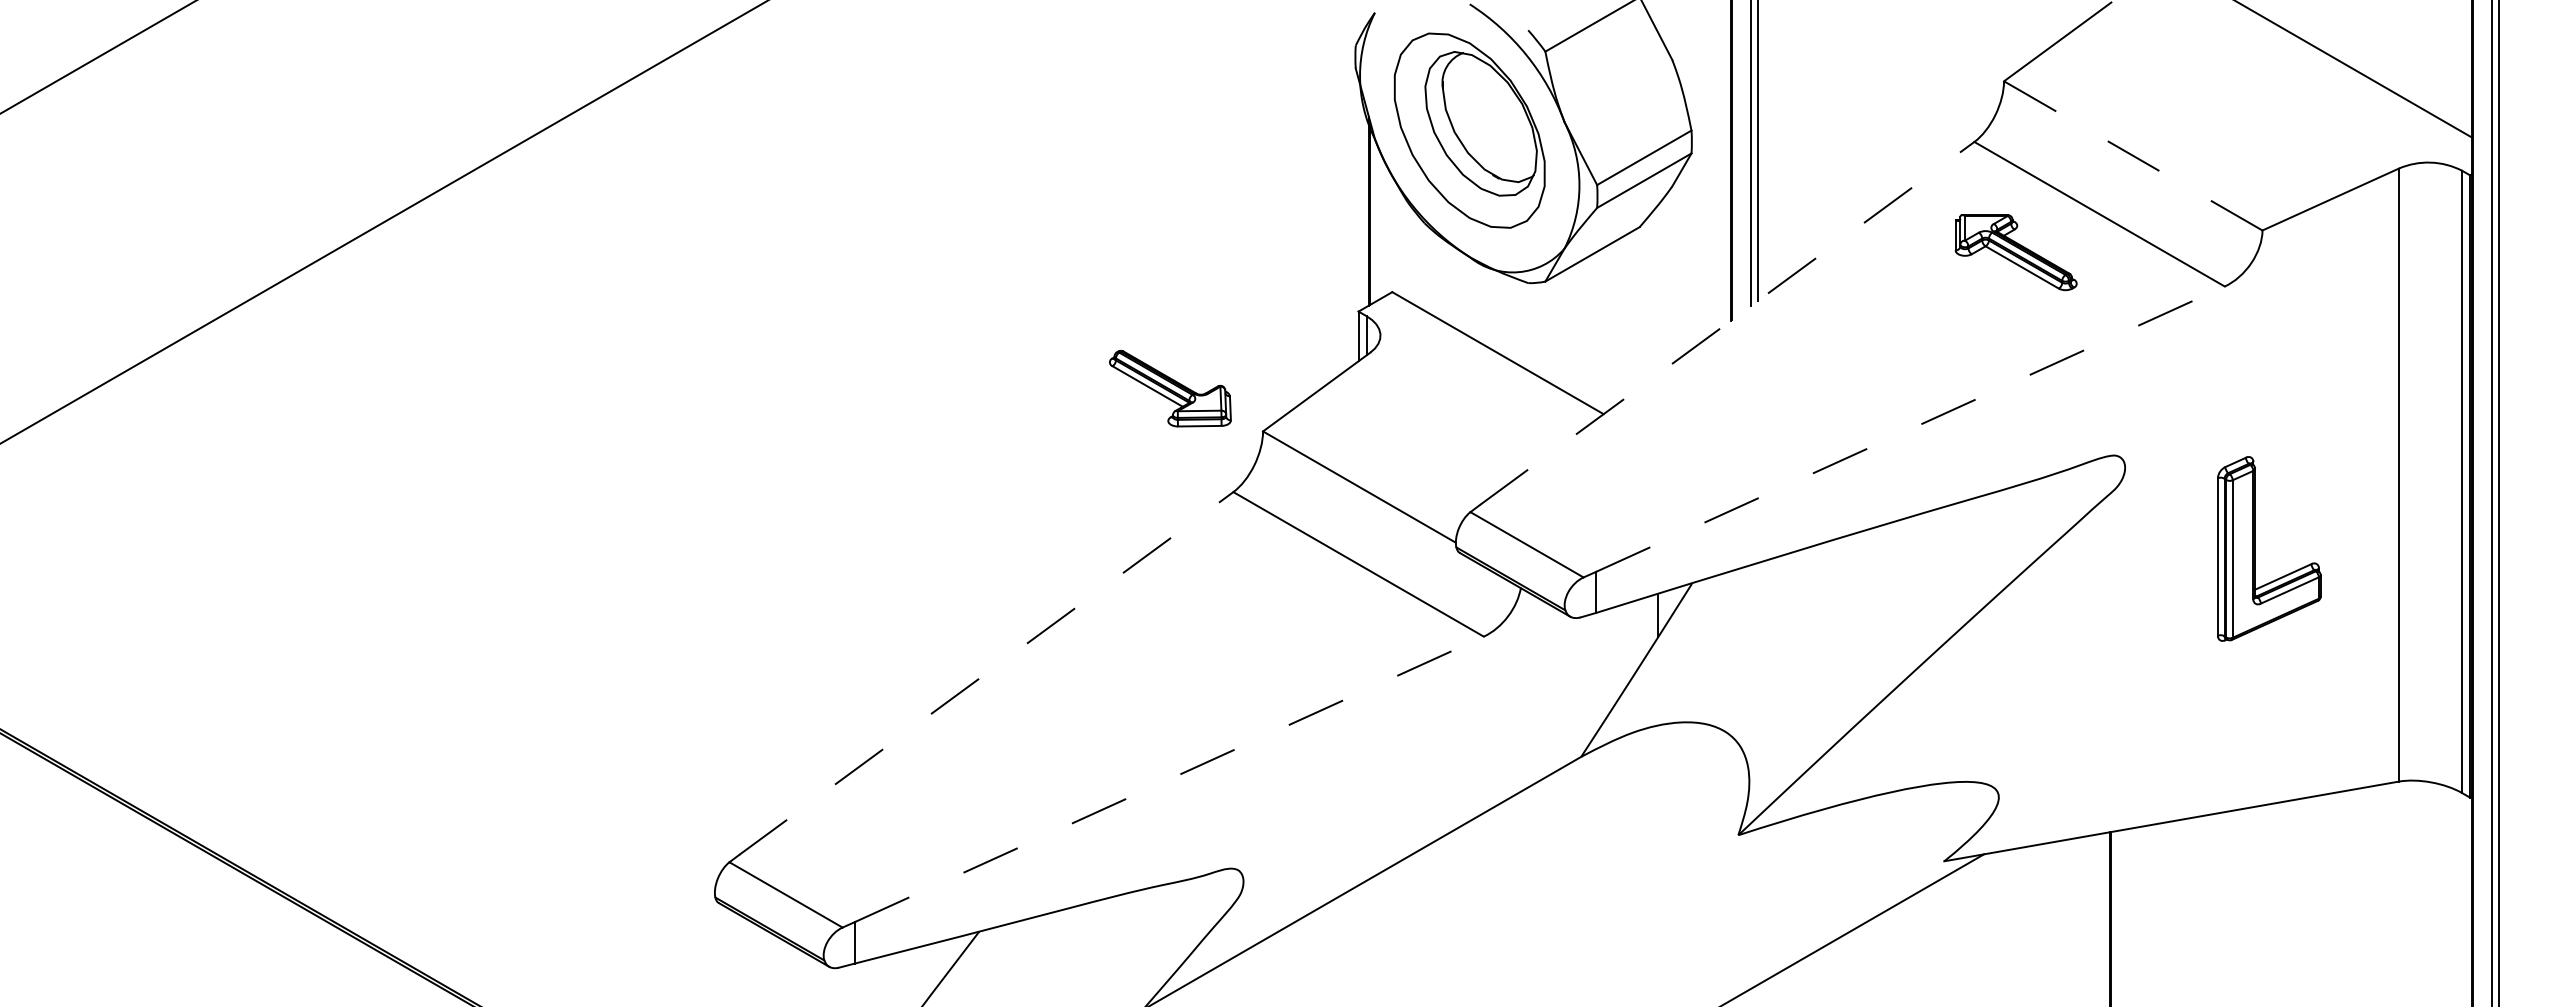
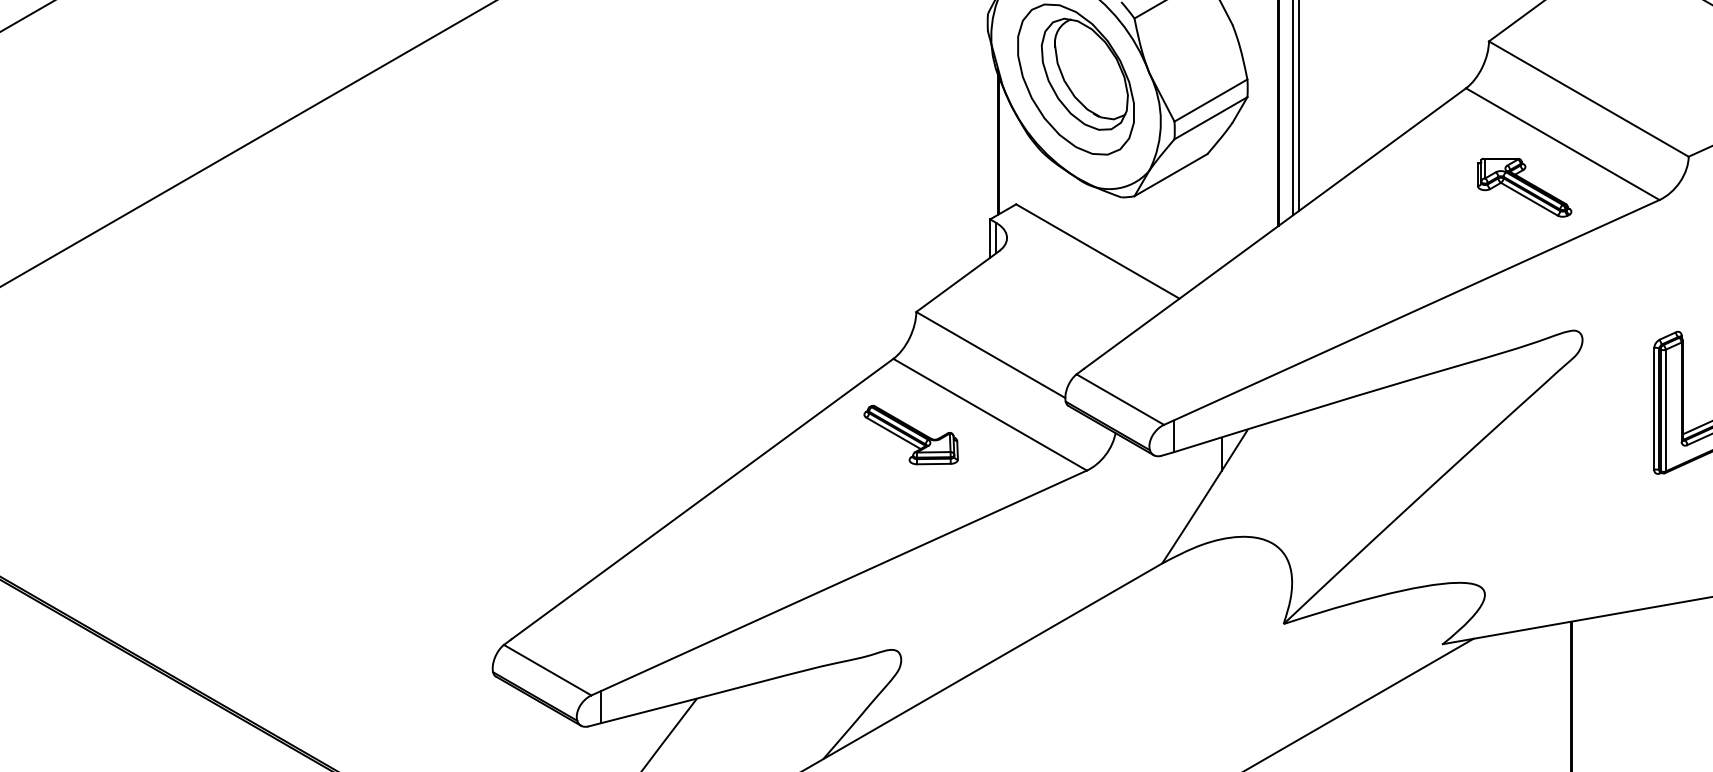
line: (2132, 155) -> (1588, 98), dashed -> solid
part: (2015, 252) -> (1524, 187), moved
line: (1727, 323) -> (1275, 228), dashed -> solid
part: (1170, 388) -> (911, 434), moved
line: (1910, 428) -> (1416, 309), dashed -> solid
line: (986, 673) -> (702, 499), dashed -> solid
line: (1169, 779) -> (844, 580), dashed -> solid

